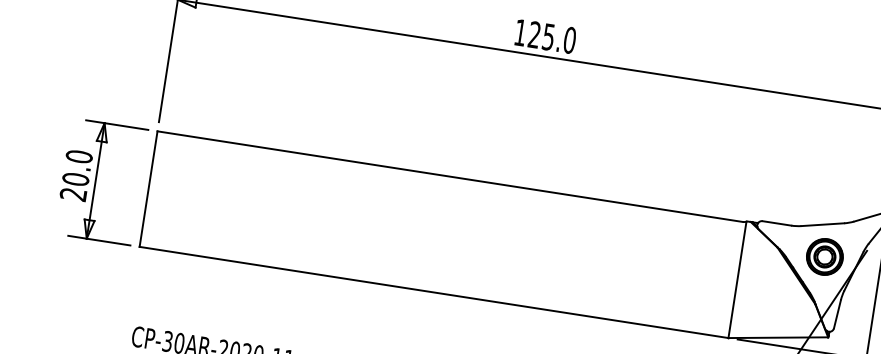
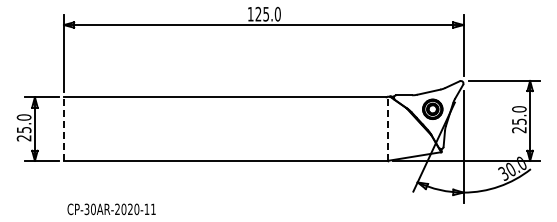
text: (74, 178) -> (23, 129), 20.0 -> 25.0
line: (149, 189) -> (64, 129), solid -> dashed
line: (737, 279) -> (387, 128), solid -> dashed

